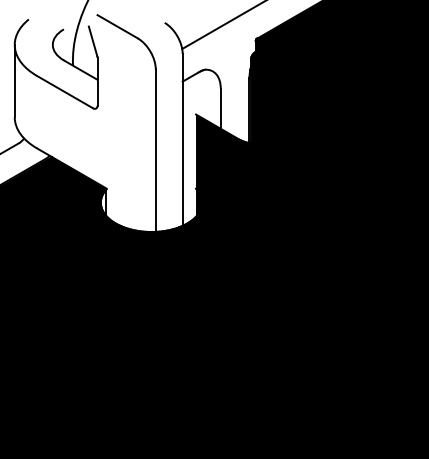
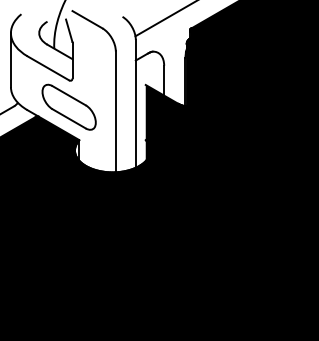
part: (92, 143) -> (68, 106), added

